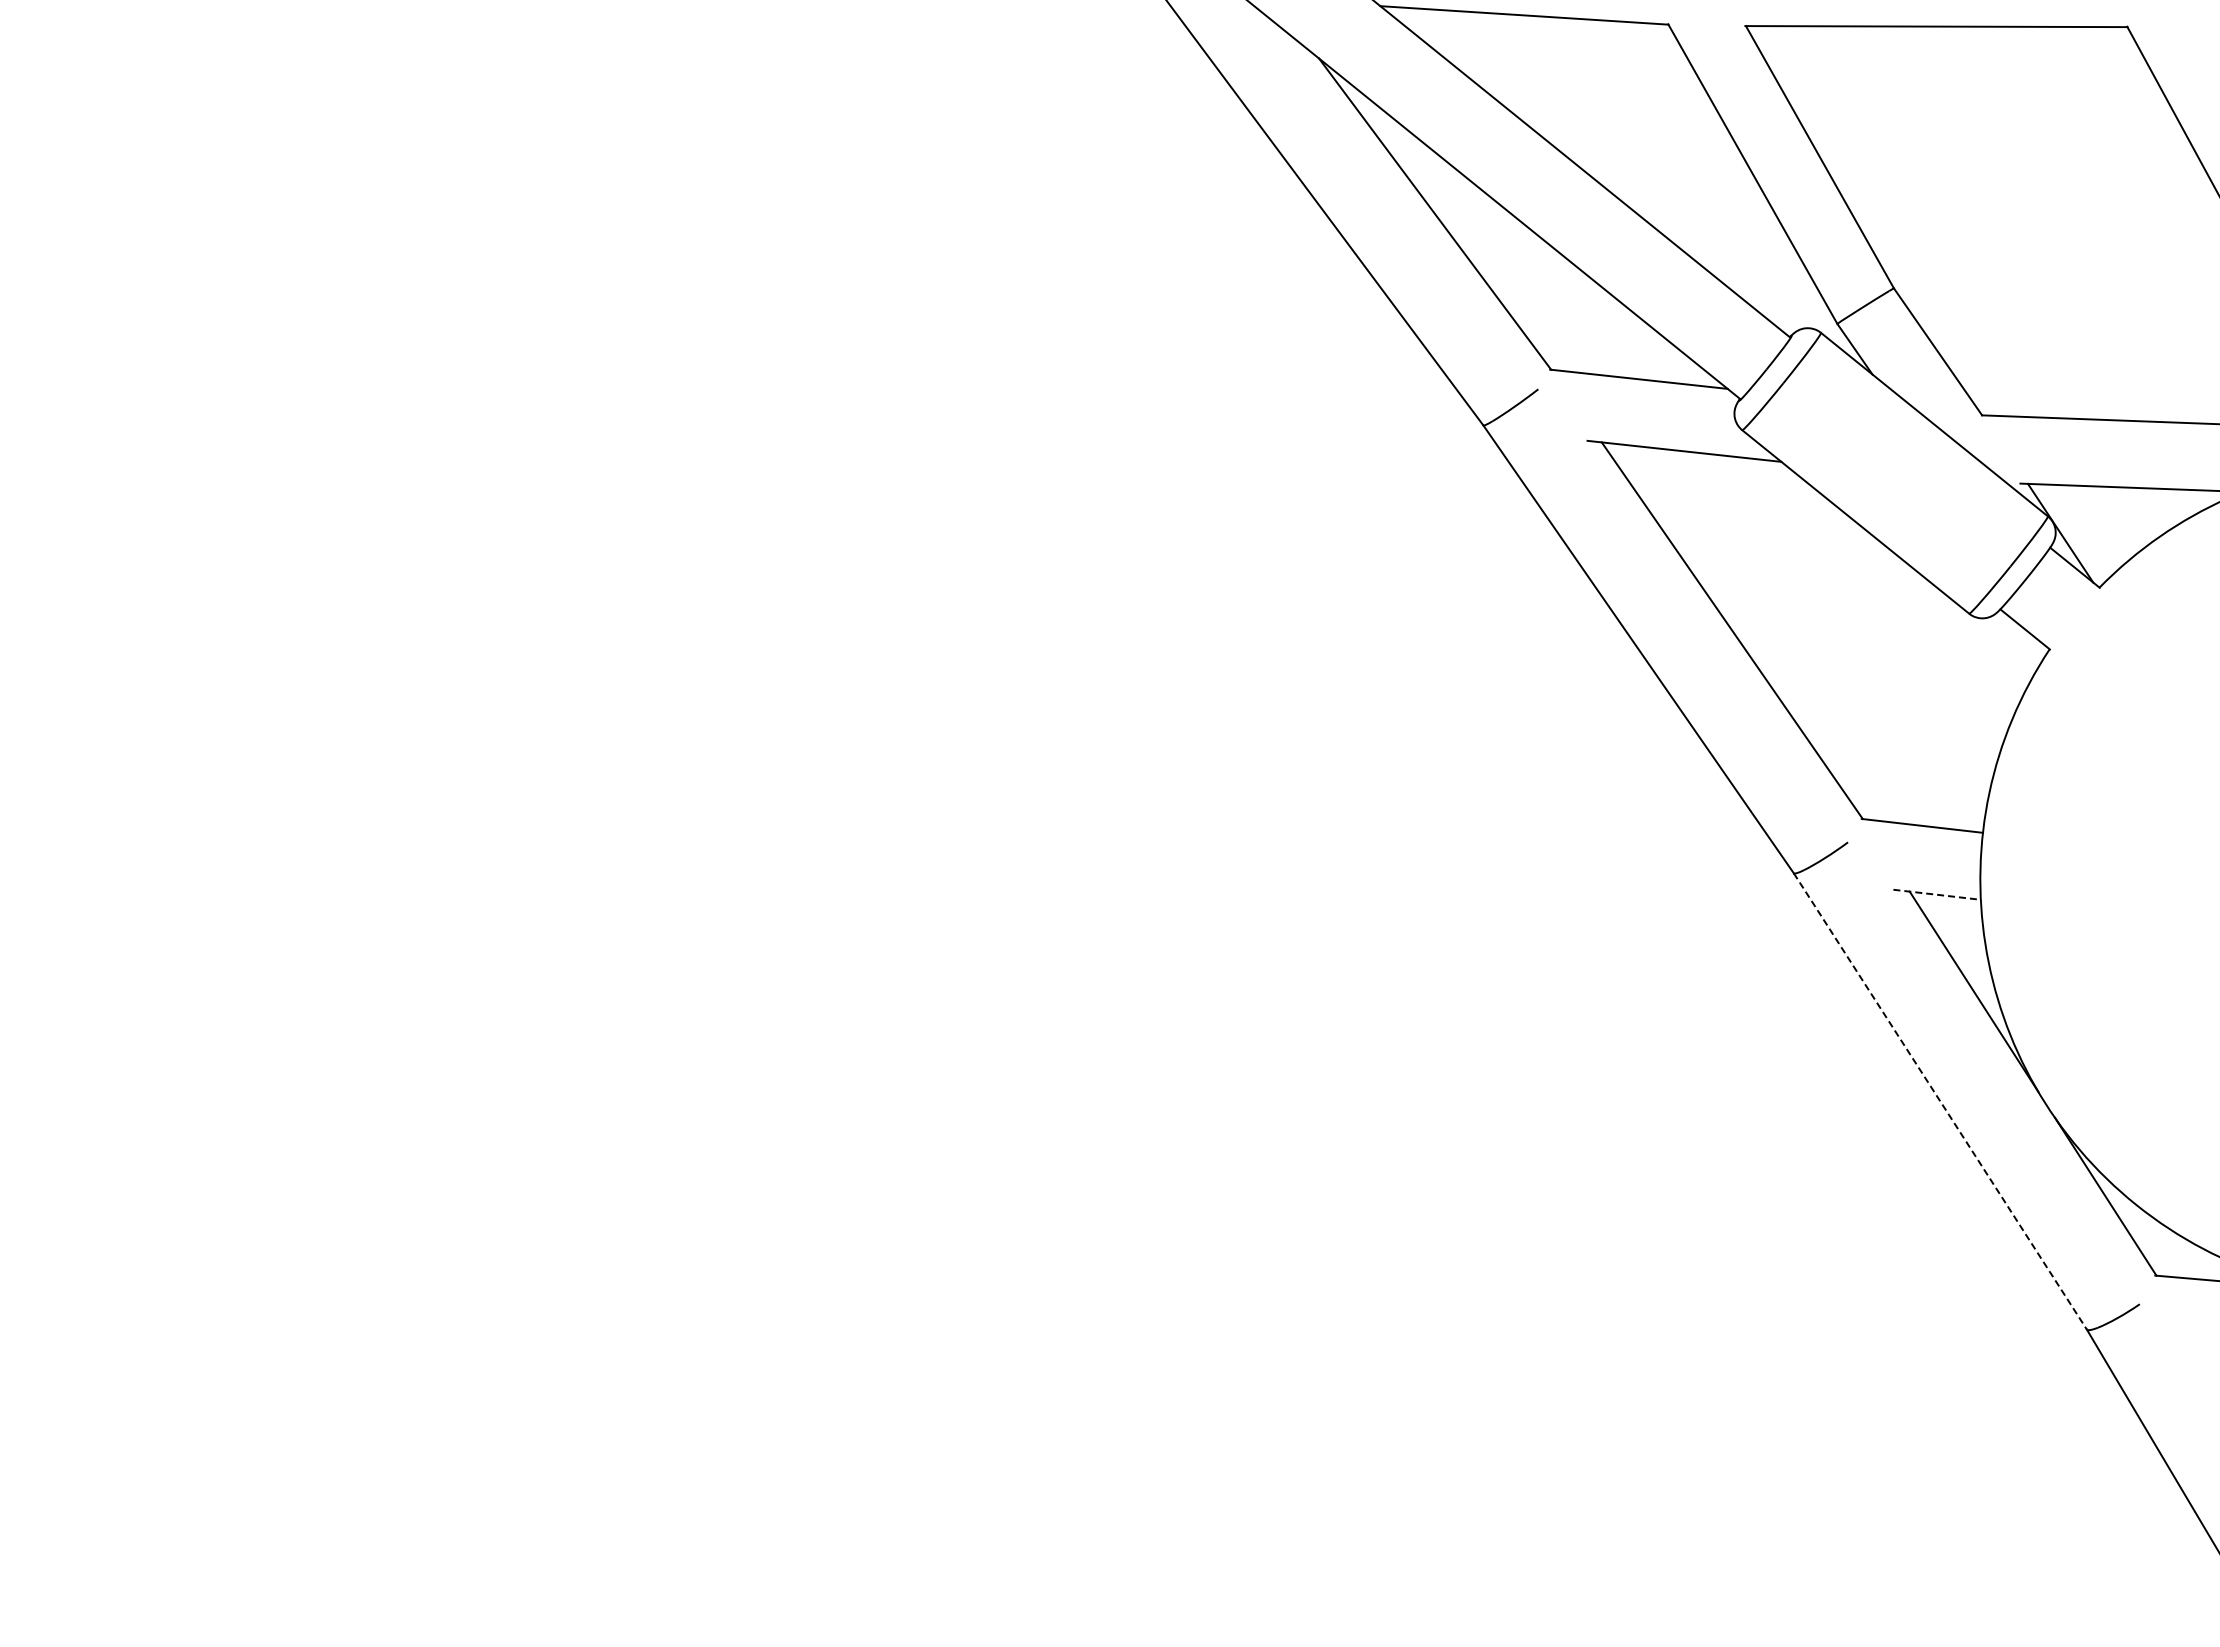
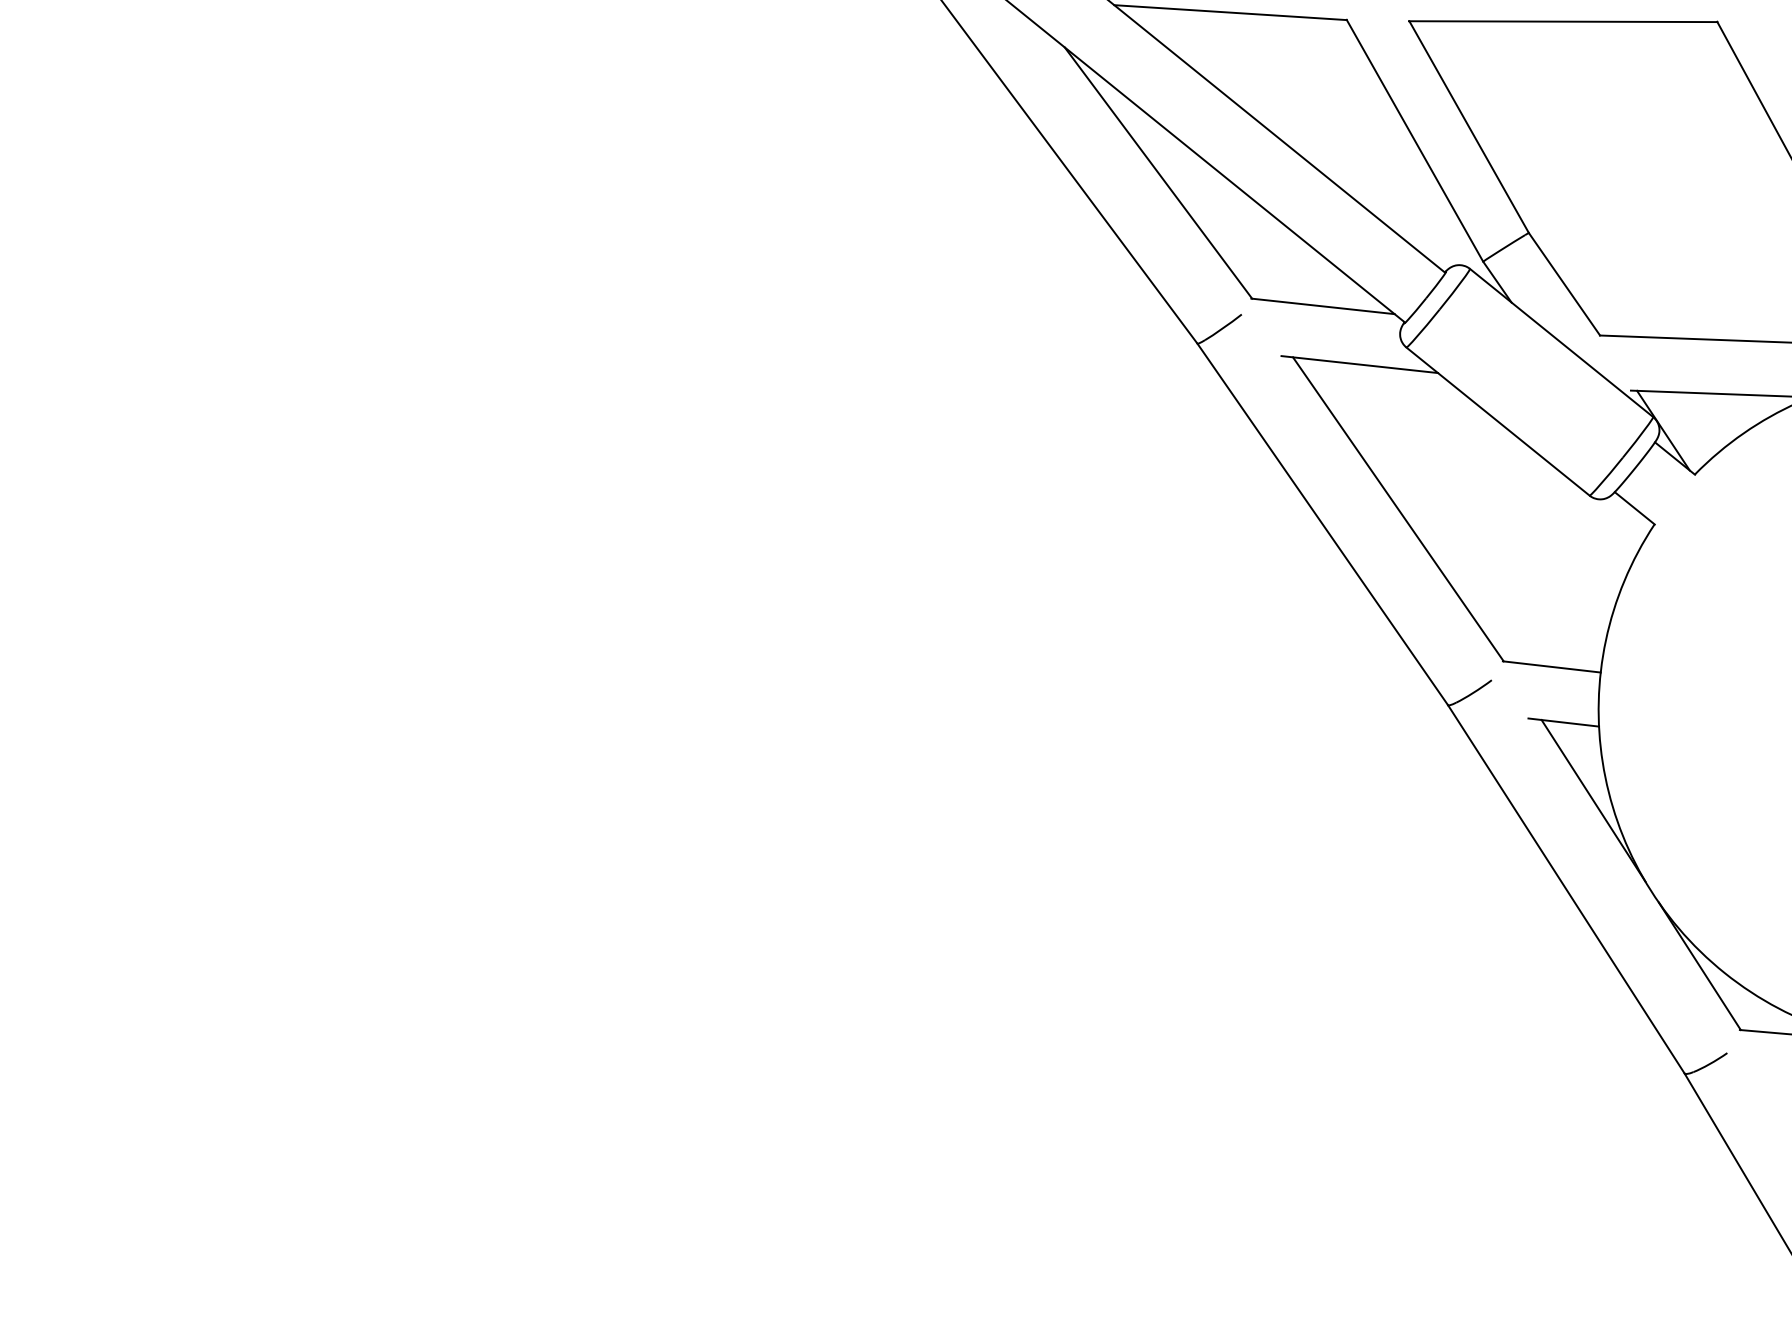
line: (1937, 894) -> (1564, 722), dashed -> solid
line: (1940, 1101) -> (1566, 889), dashed -> solid

